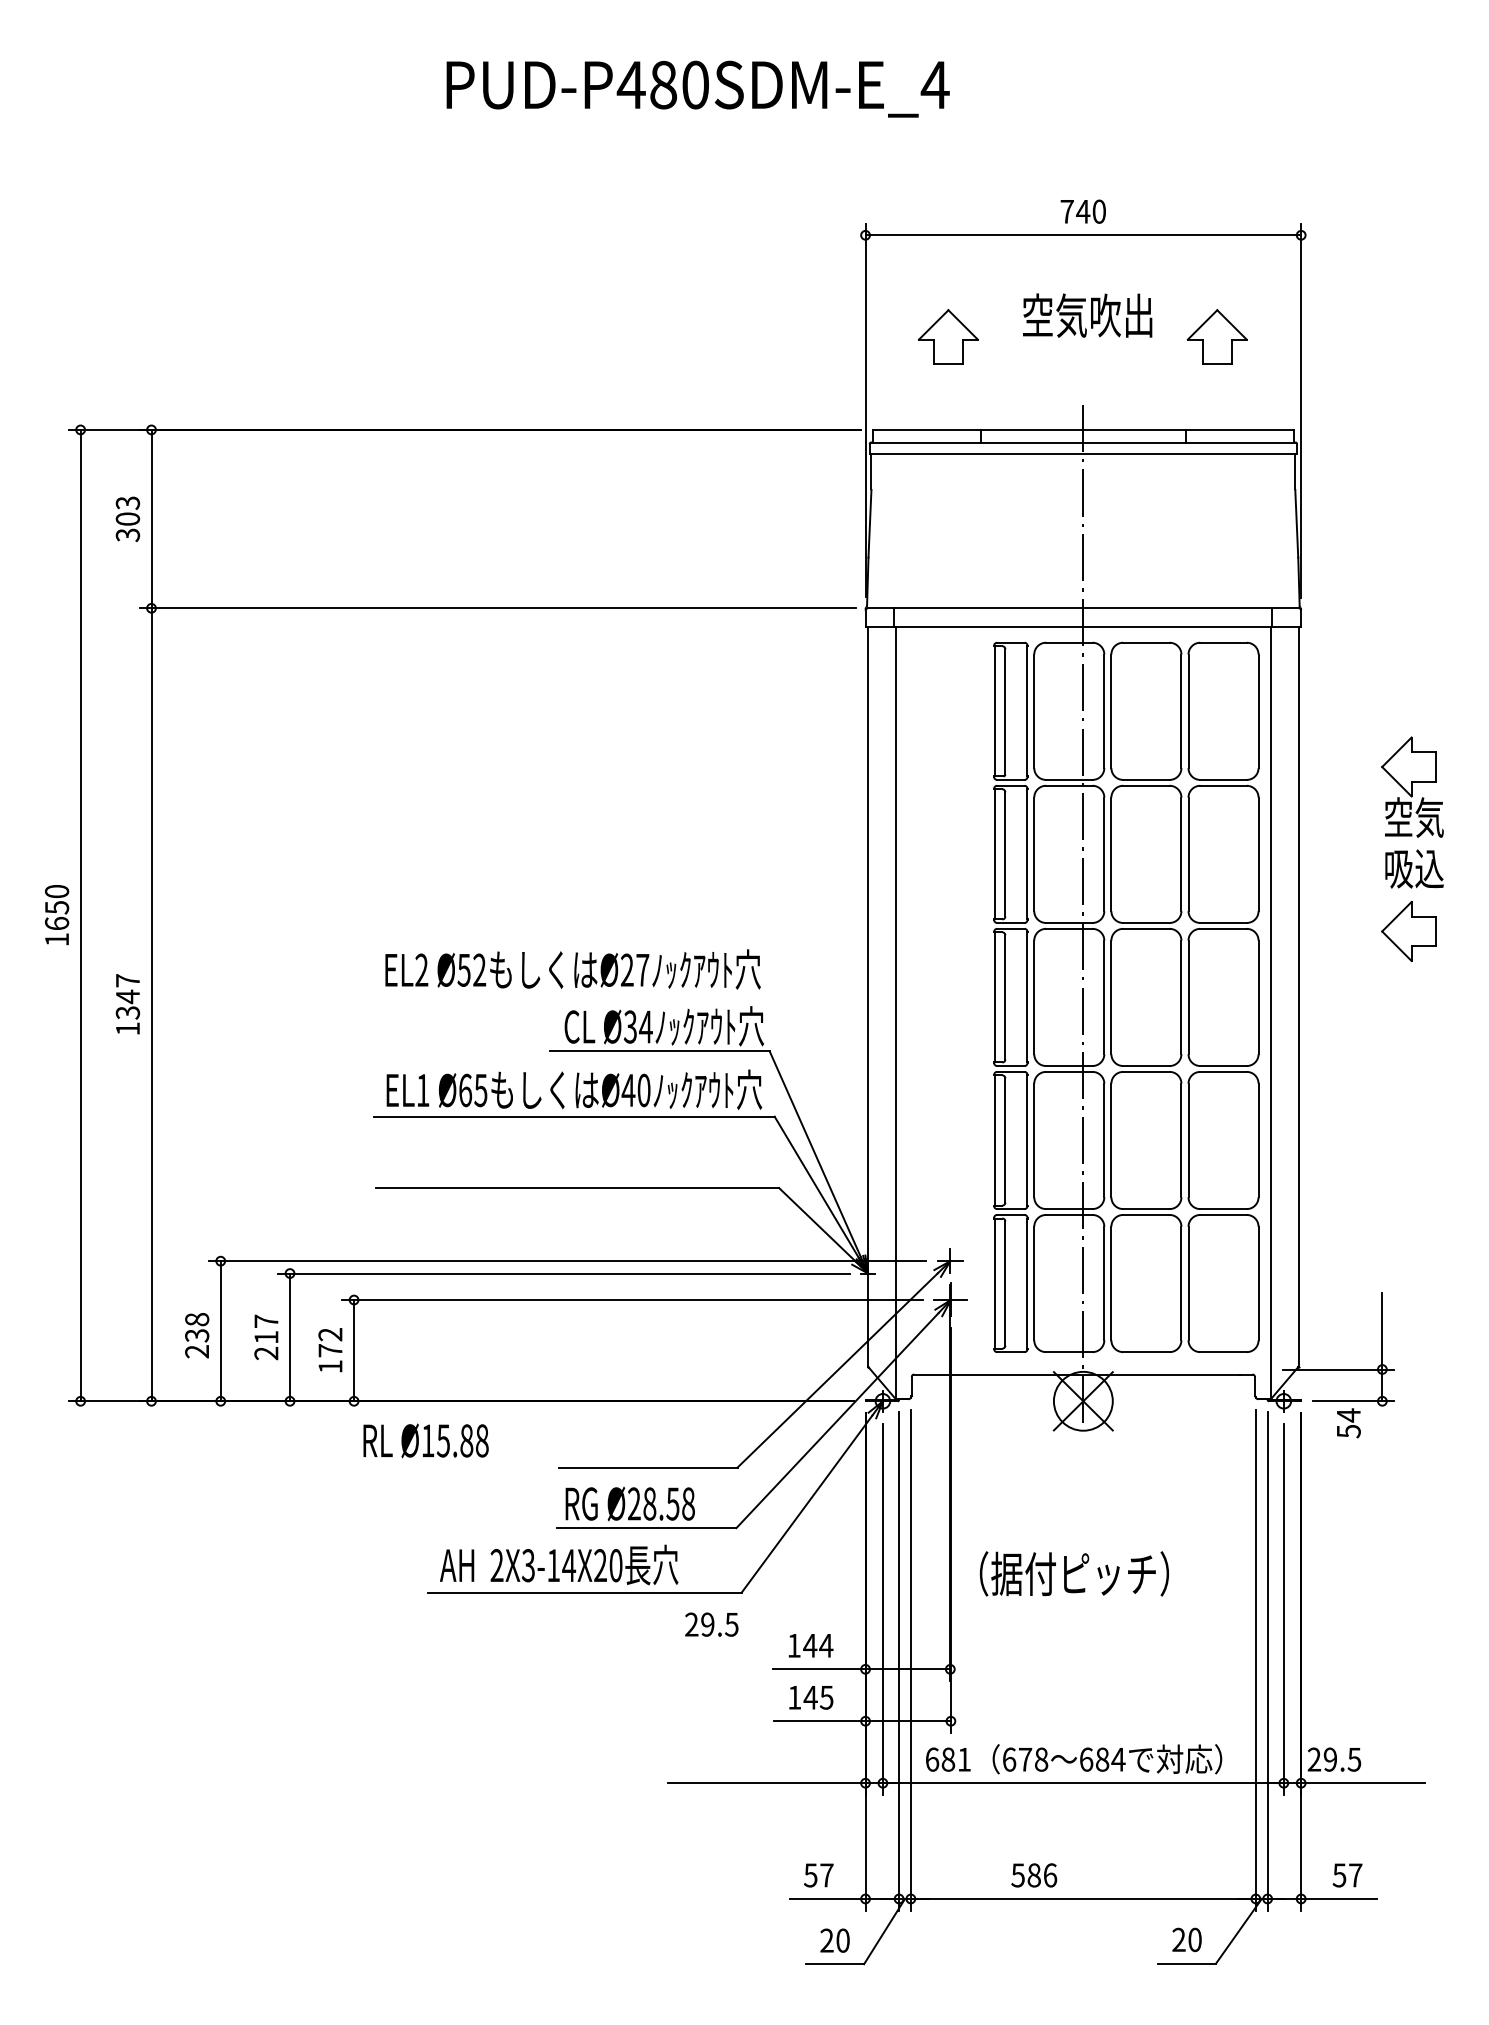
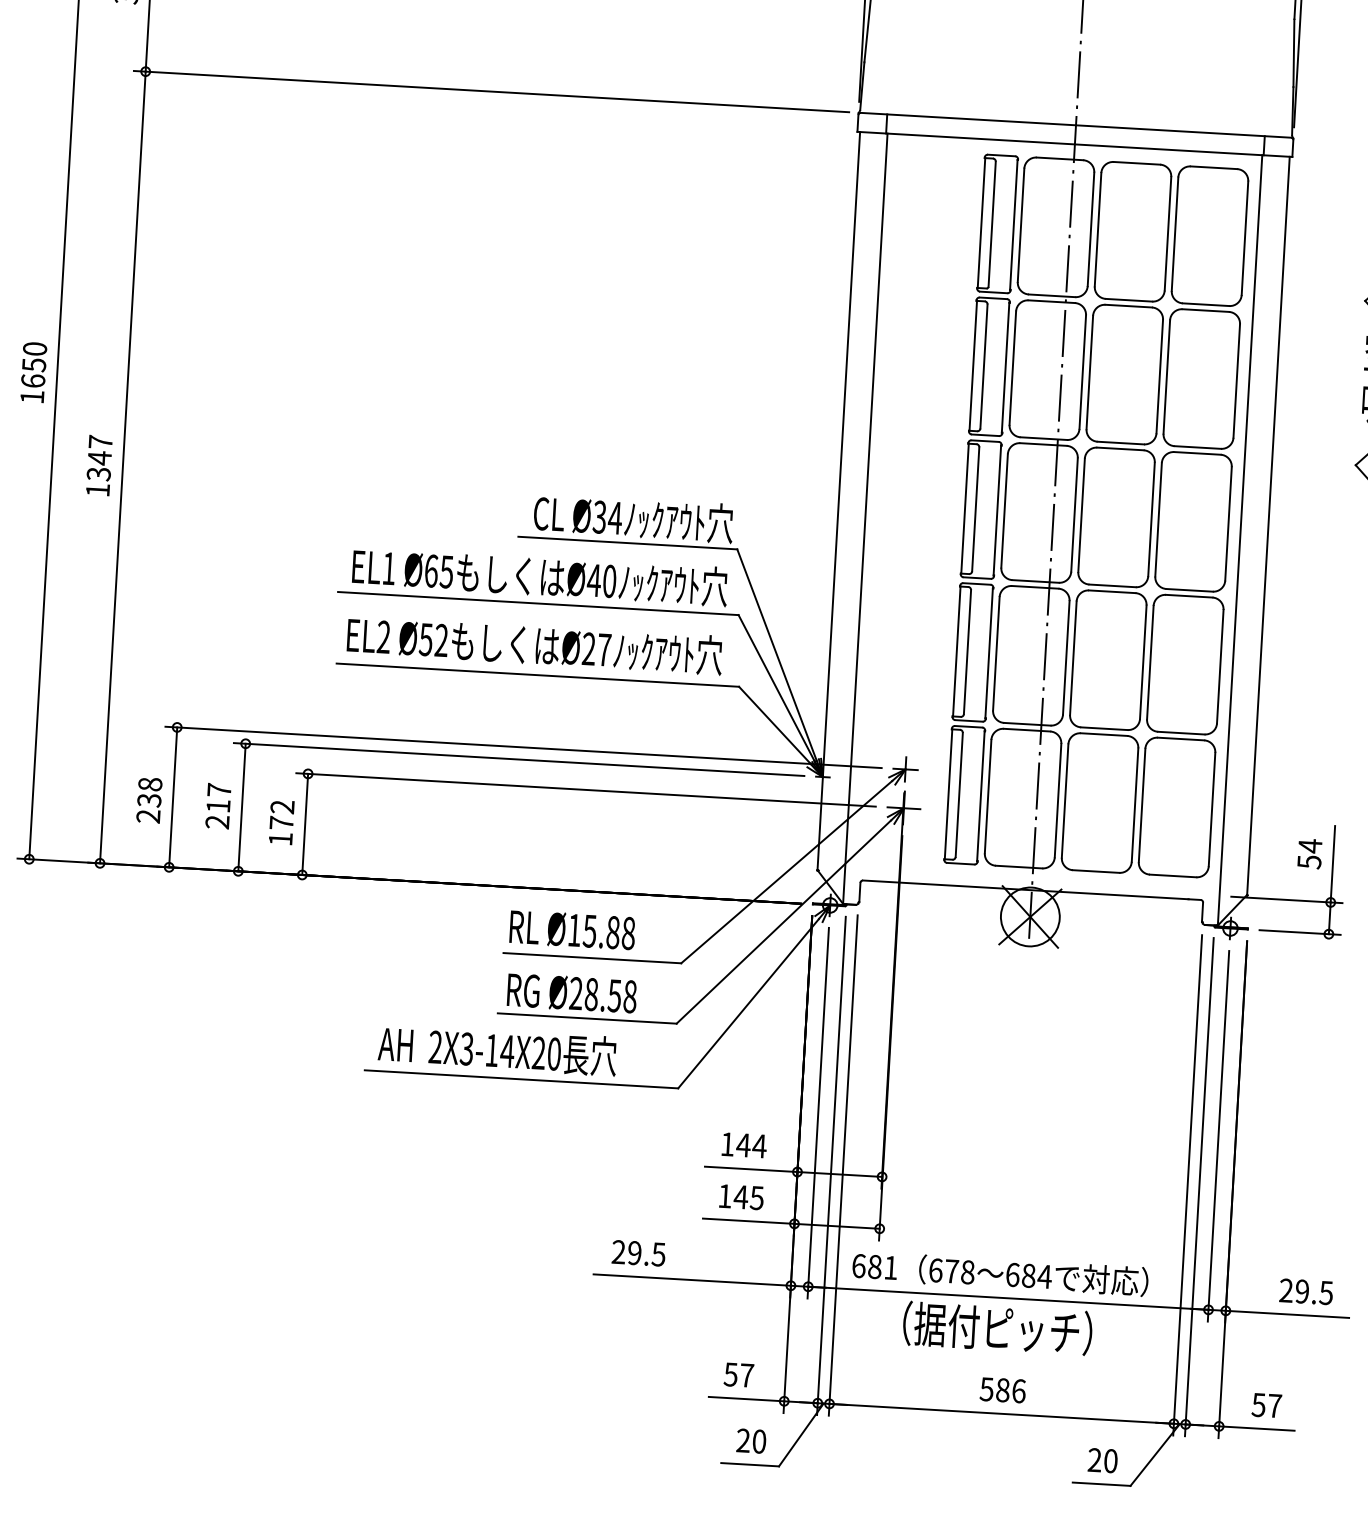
text: (572, 969) -> (534, 645), moved
text: (1348, 1423) -> (1309, 854), moved
text: (425, 1440) -> (571, 929), moved
text: (1073, 1573) -> (996, 1327), moved
text: (711, 1624) -> (638, 1253), moved
text: (1334, 1759) -> (1306, 1291), moved
text: (1034, 1875) -> (1003, 1390), moved

